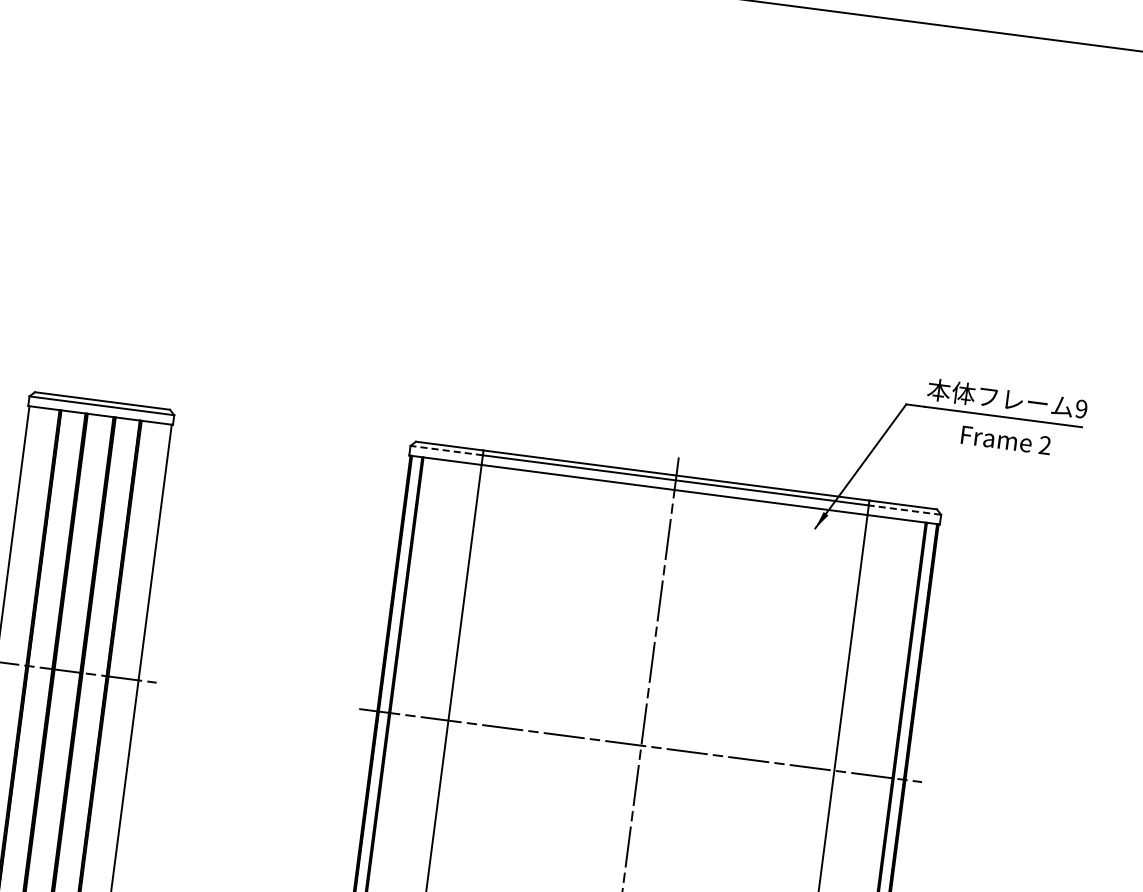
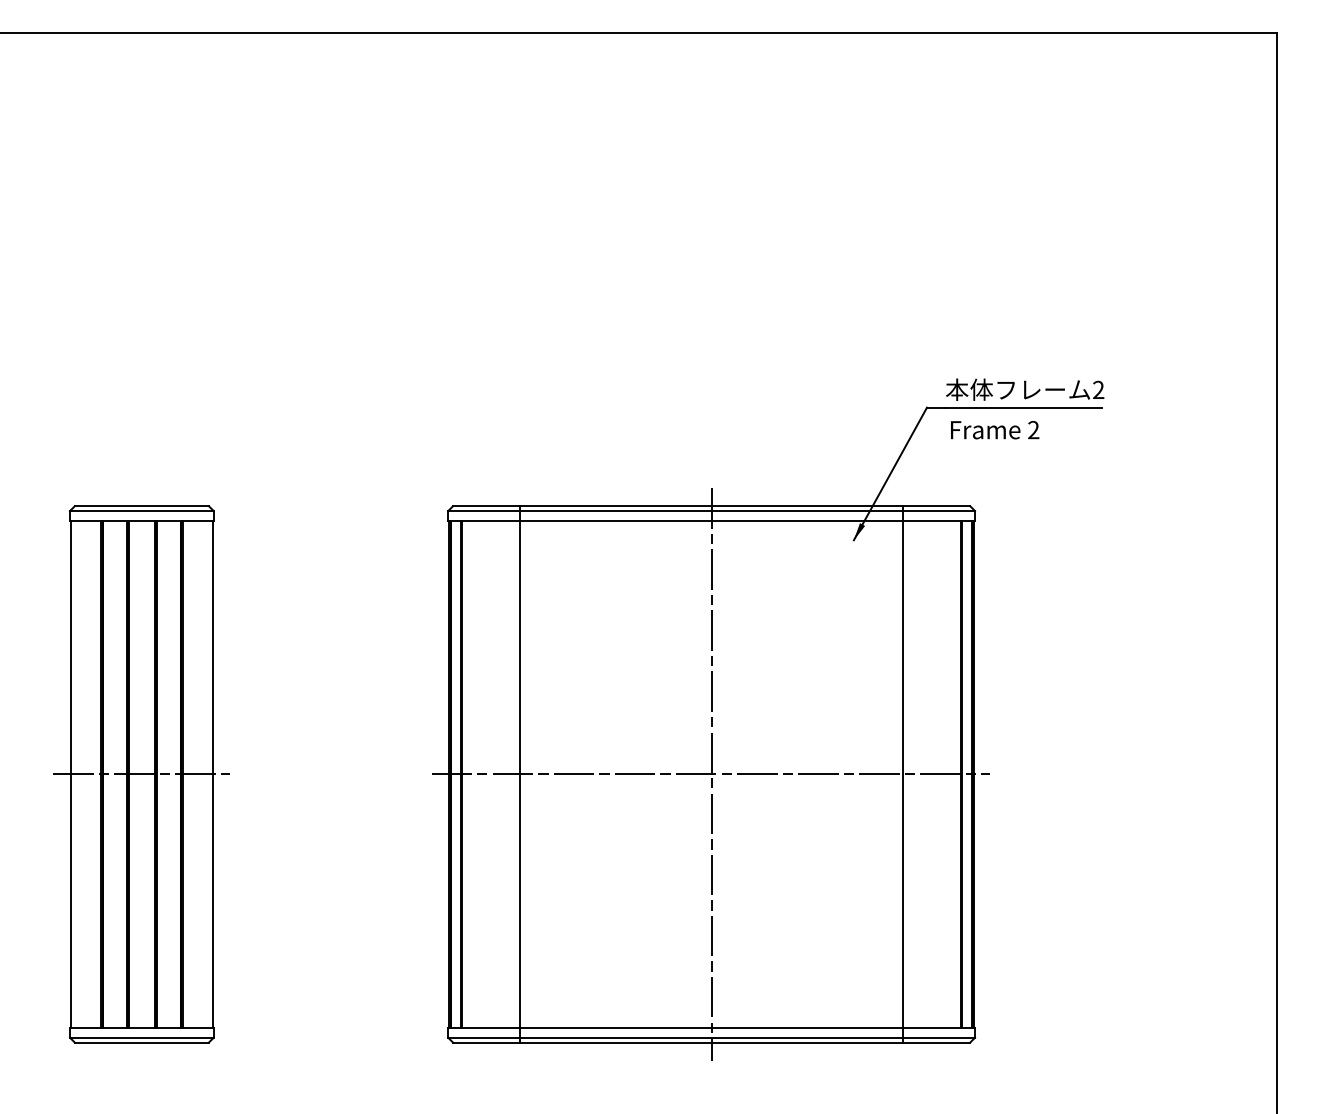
text: (1081, 409) -> (1098, 390), 9 -> 2
text: (1006, 440) -> (995, 430), moved
line: (446, 451) -> (484, 511), dashed -> solid
line: (905, 510) -> (939, 511), dashed -> solid

